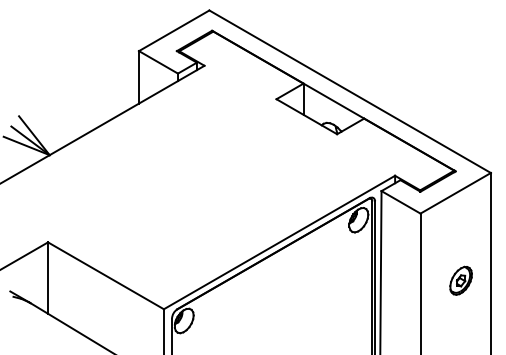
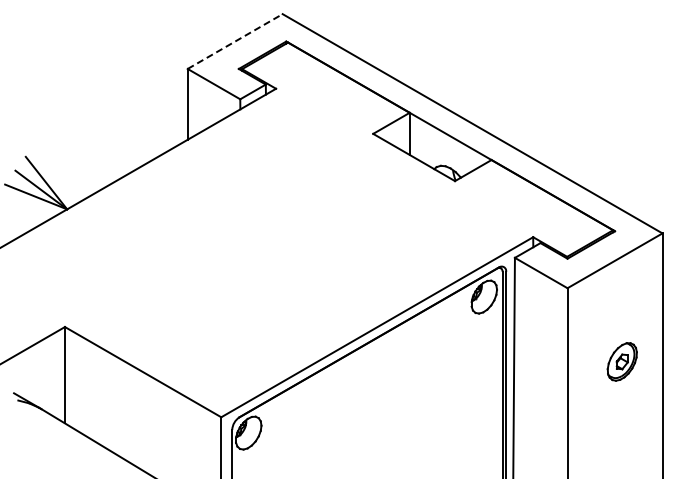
line: (174, 30) -> (235, 41), solid -> dashed
part: (460, 280) -> (621, 361), moved

